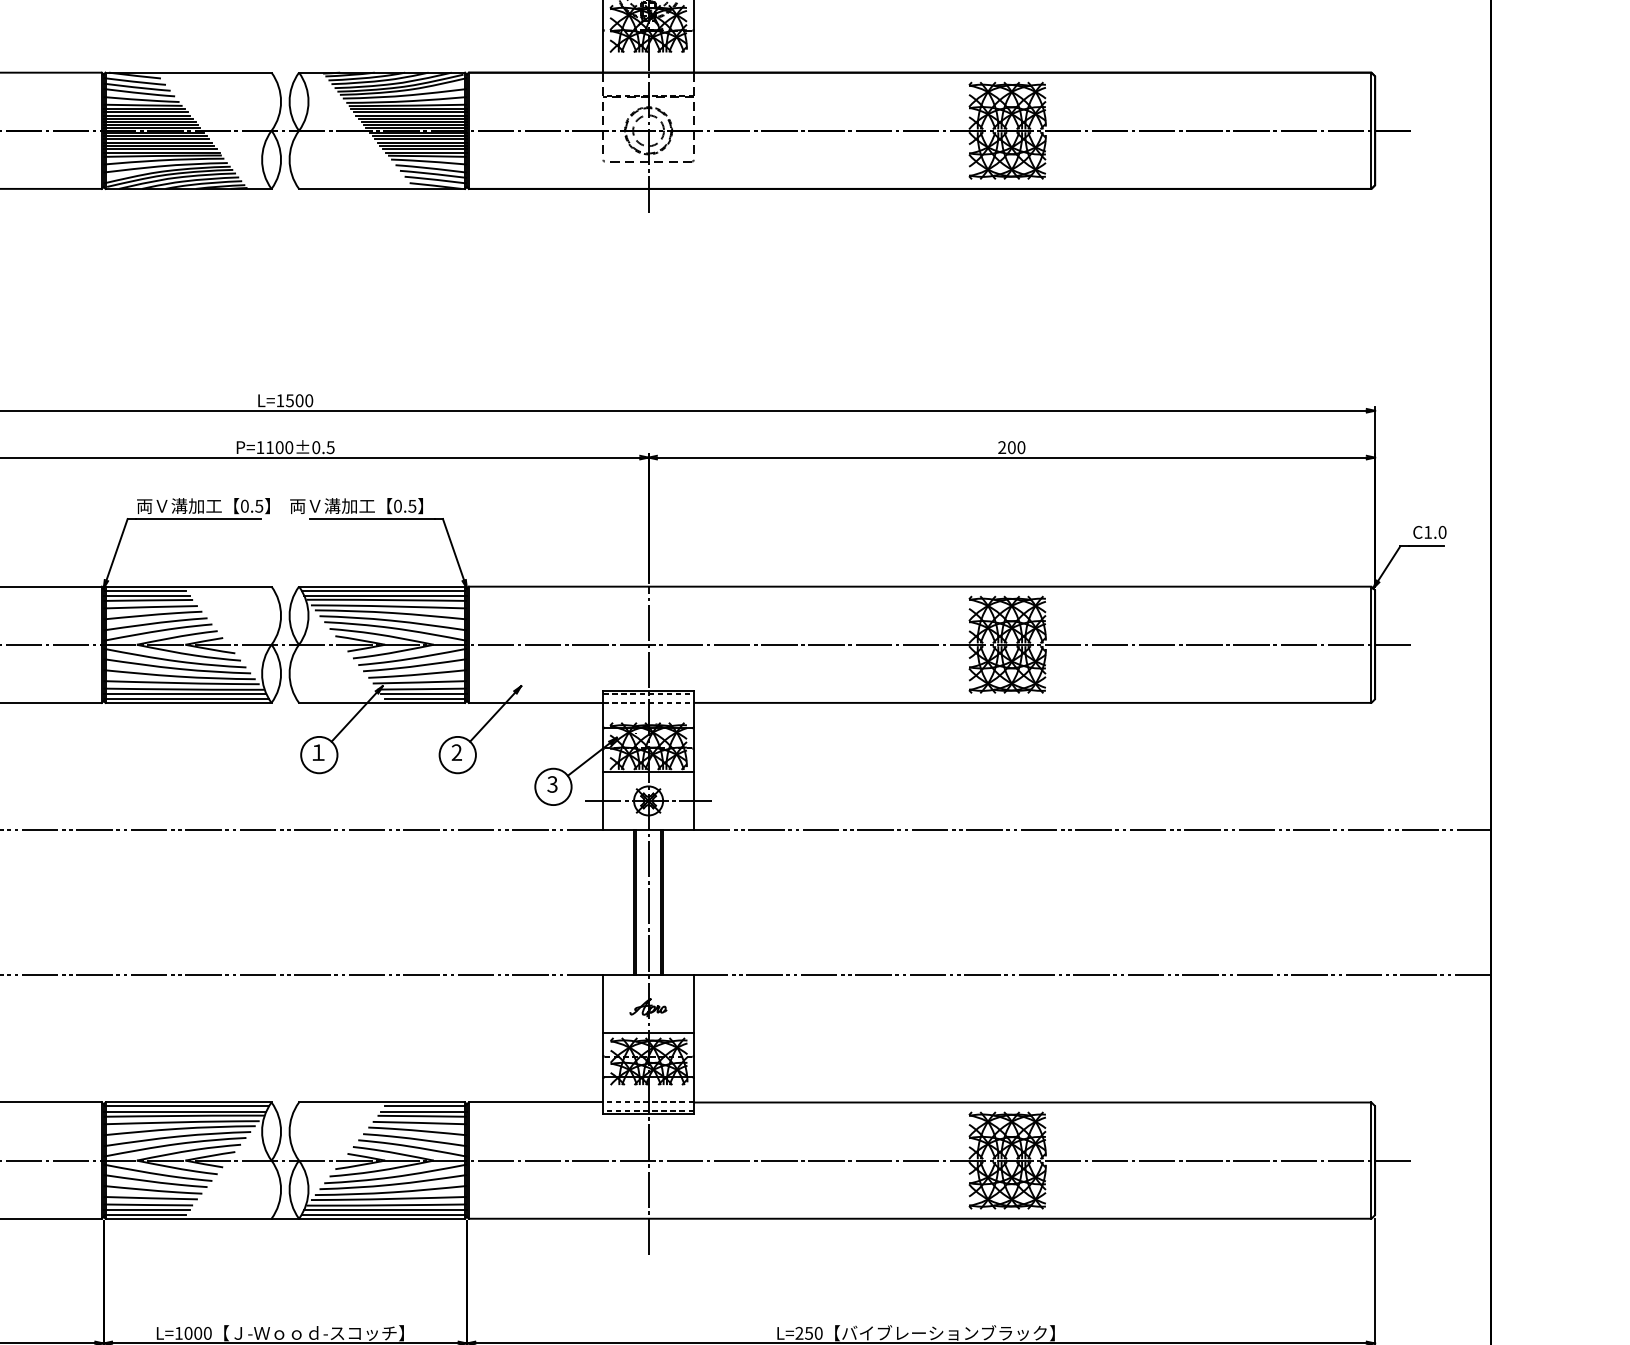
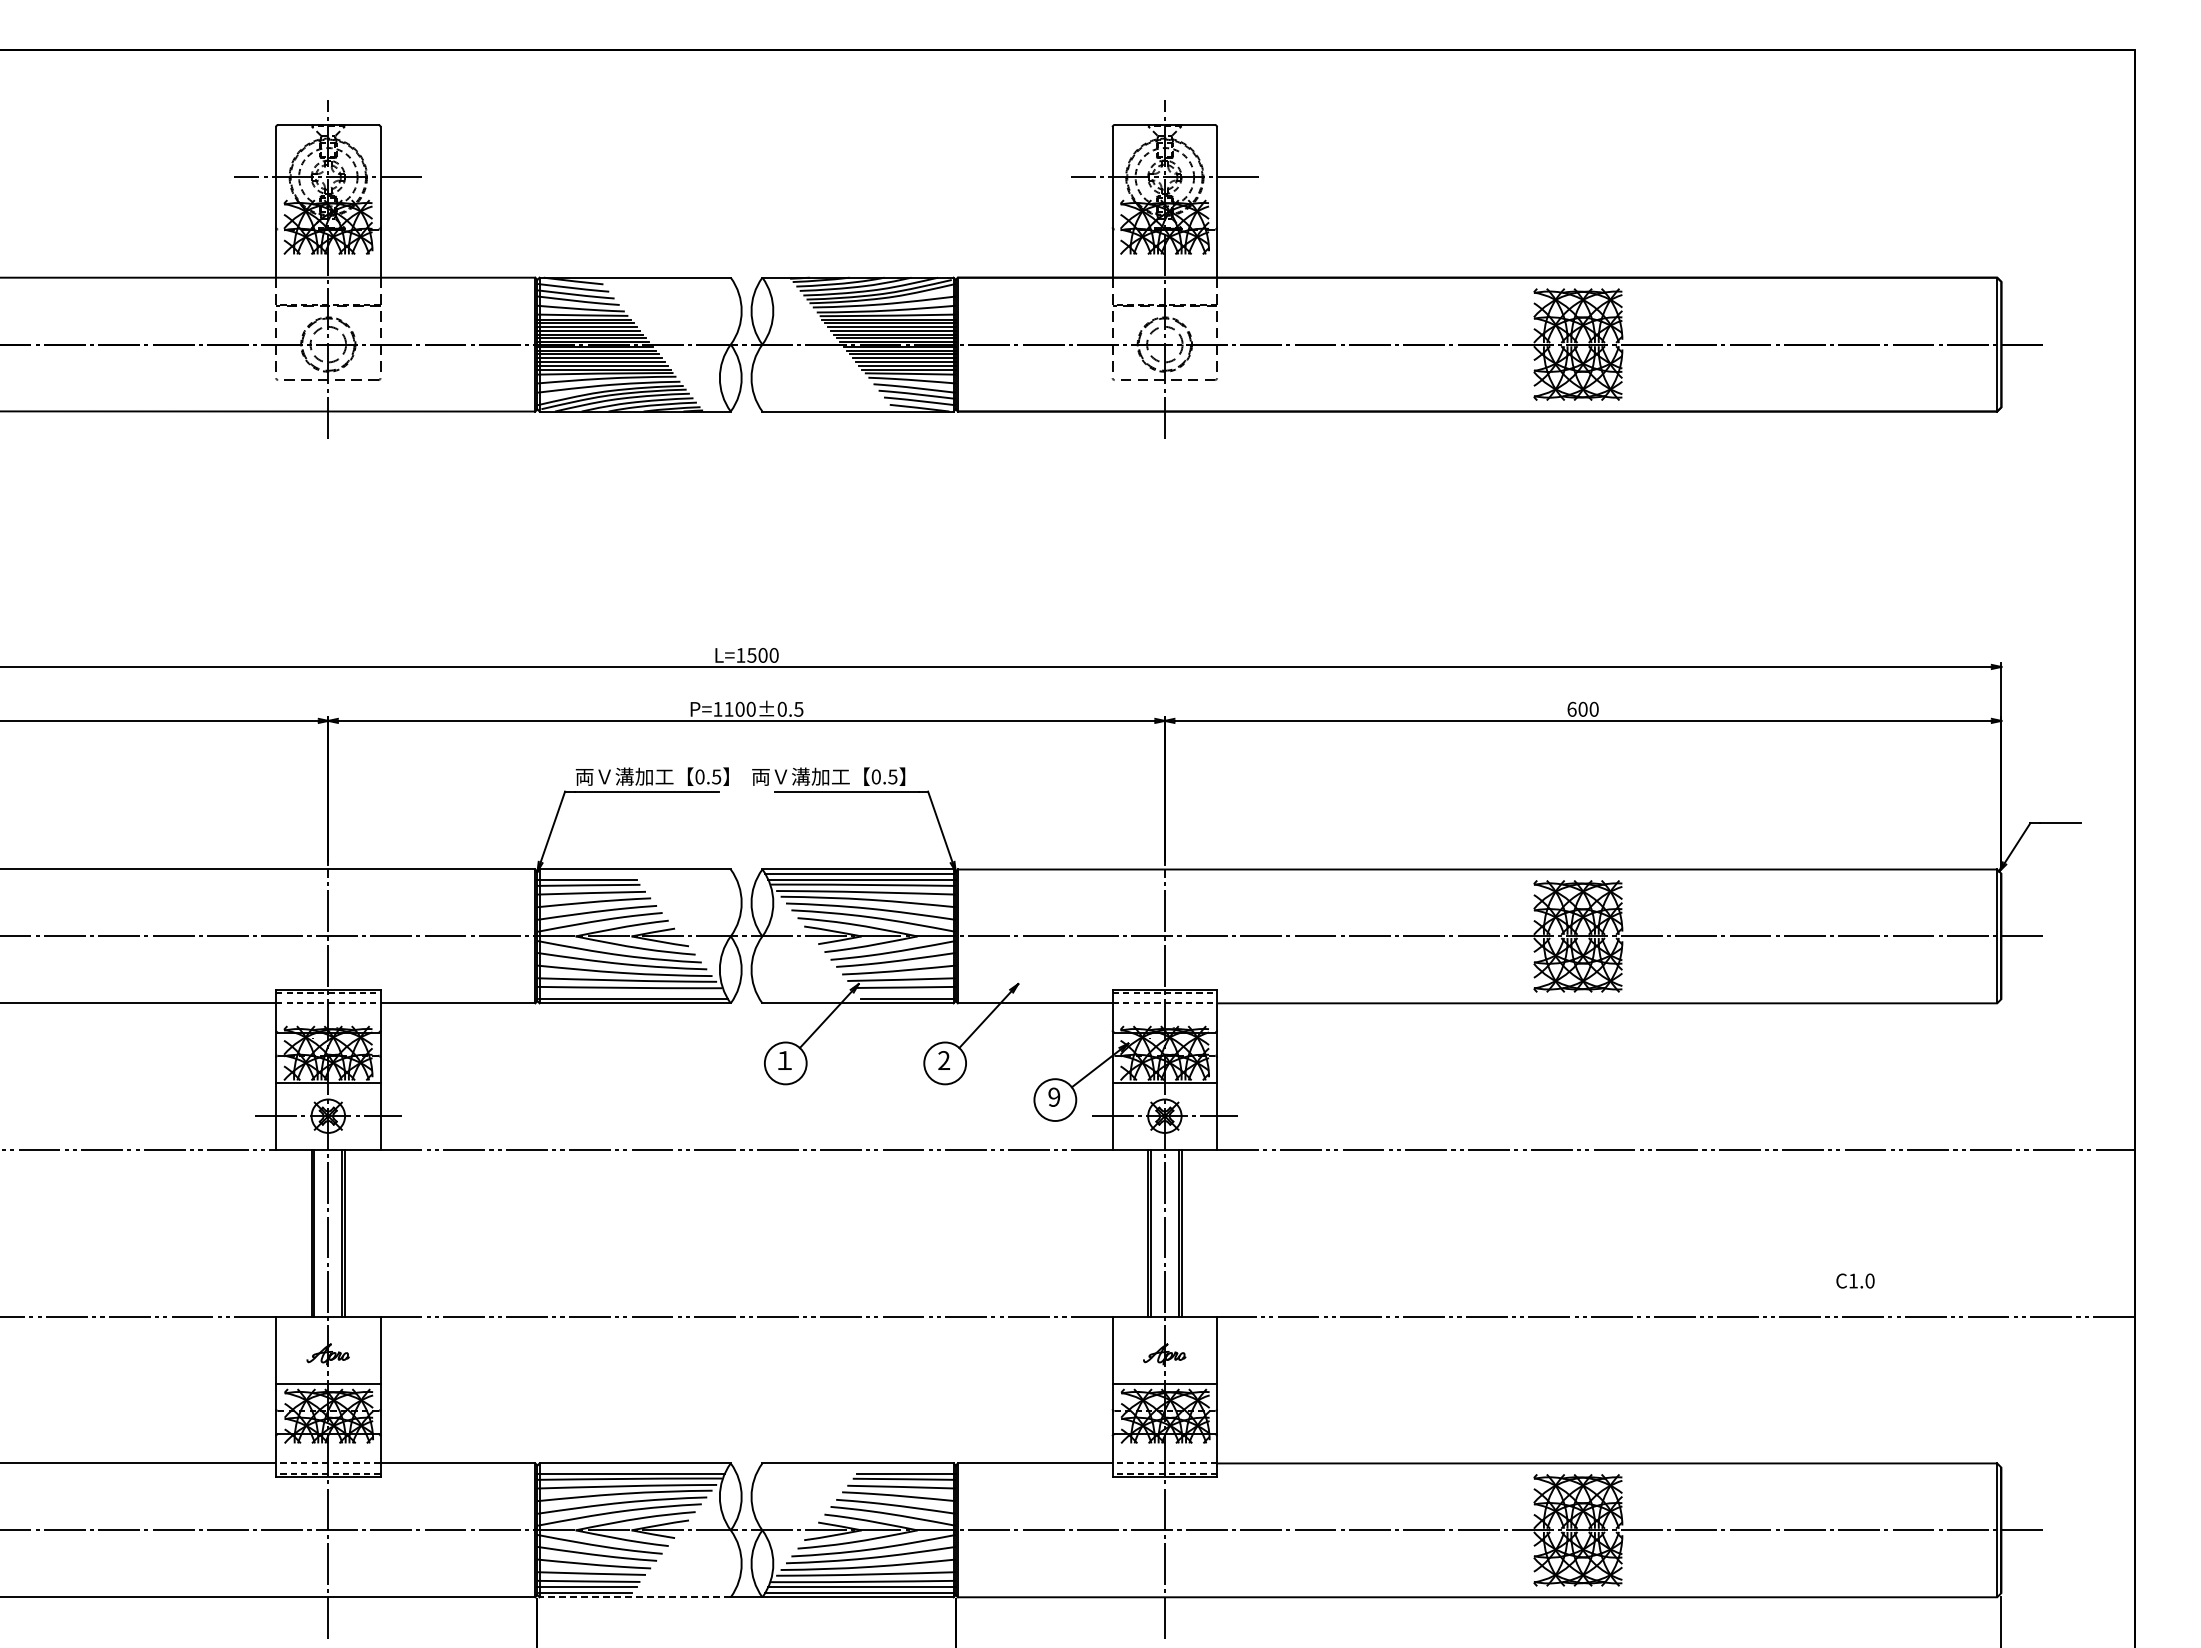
text: (1001, 446) -> (1571, 708), 200 -> 600
text: (1429, 531) -> (1855, 1280), moved
line: (145, 590) -> (585, 873), removed
line: (184, 693) -> (630, 992), removed
line: (423, 693) -> (905, 992), removed
text: (552, 784) -> (1054, 1097), 3 -> 9
line: (187, 1106) -> (633, 1467), removed
line: (425, 1106) -> (907, 1467), removed
line: (188, 1218) -> (635, 1597), solid -> dashed

